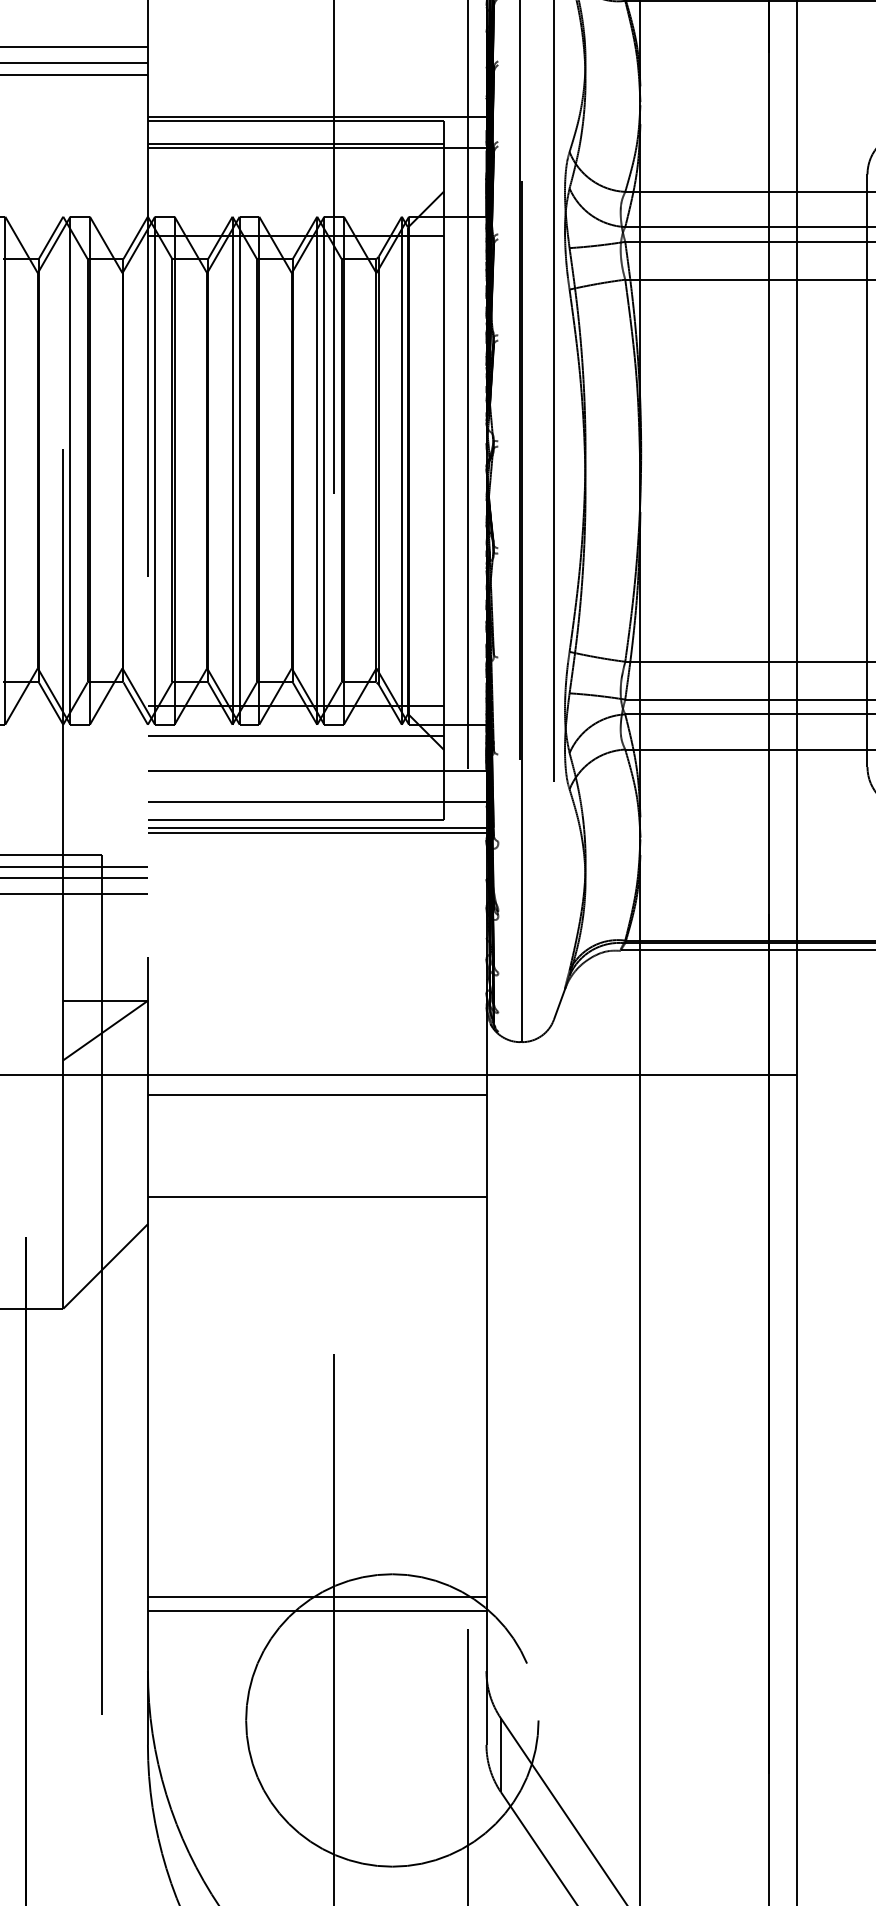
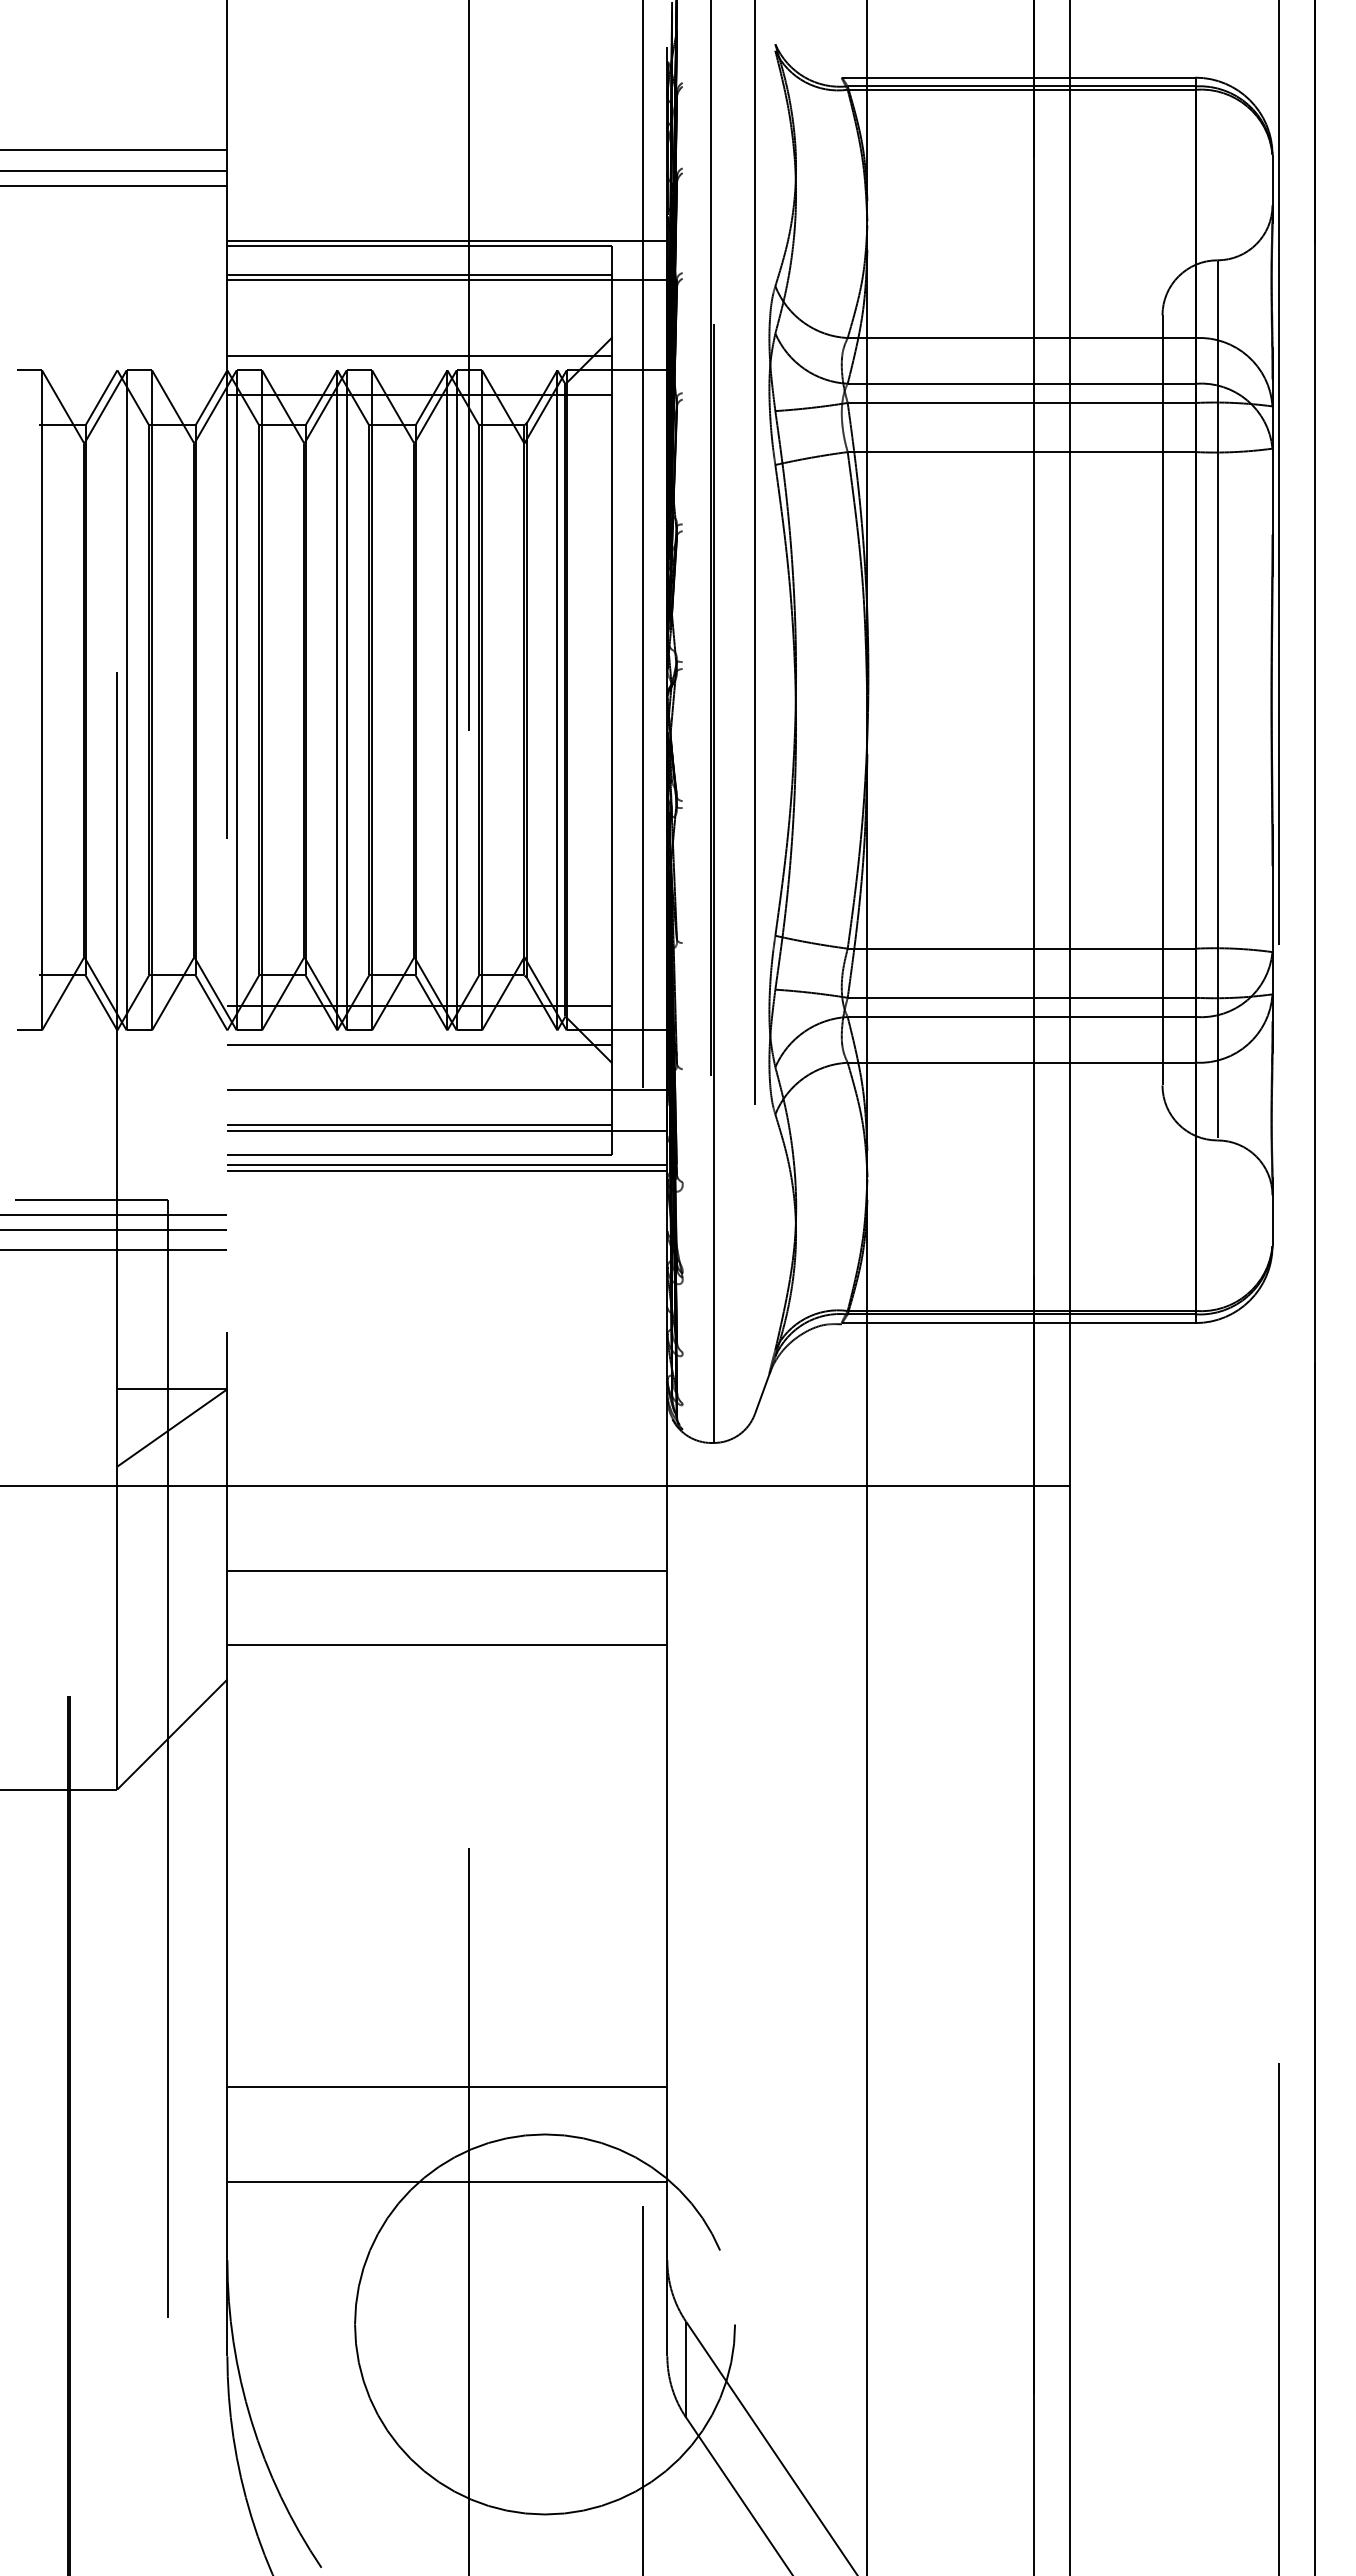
line: (295, 205) -> (419, 355), added
line: (295, 797) -> (419, 1125), added
line: (317, 1094) -> (447, 1570), moved
line: (317, 1596) -> (447, 2086), moved

